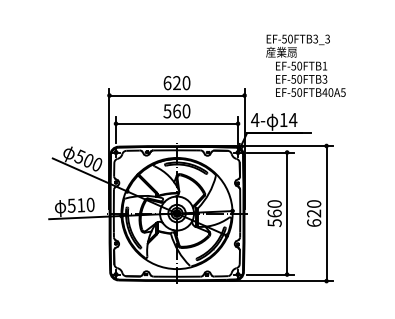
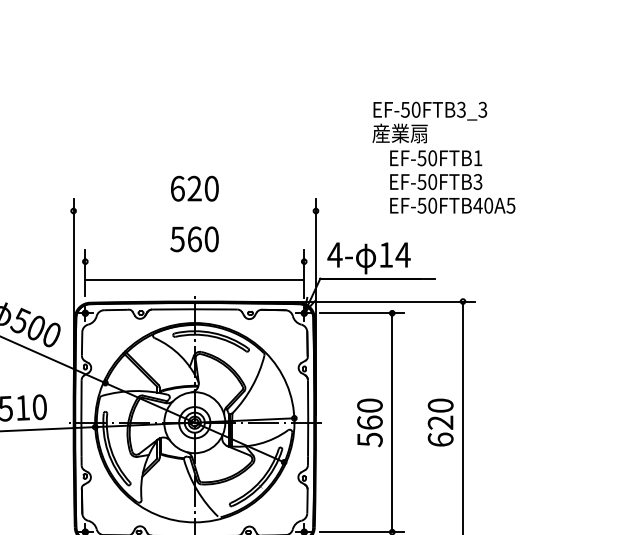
text: (305, 65) -> (443, 157), moved
line: (176, 95) -> (193, 210), removed
line: (176, 123) -> (193, 279), moved

